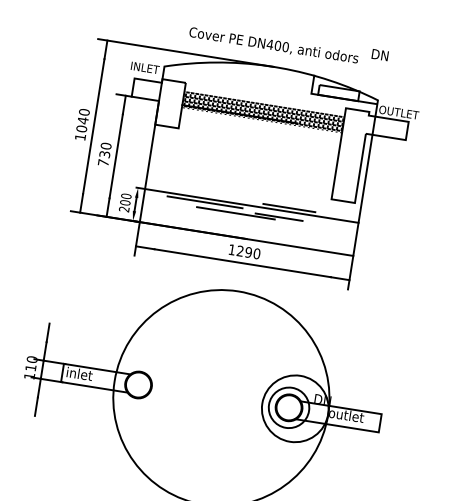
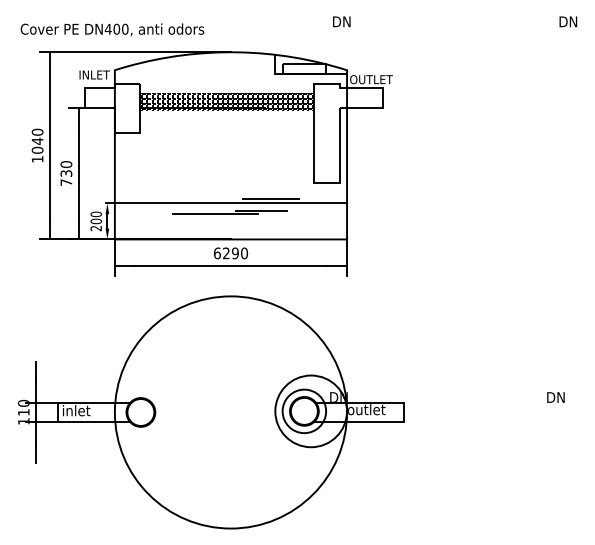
text: (273, 45) -> (112, 29), moved
line: (204, 202) -> (180, 207), removed
text: (231, 249) -> (216, 253), 1290 -> 6290

